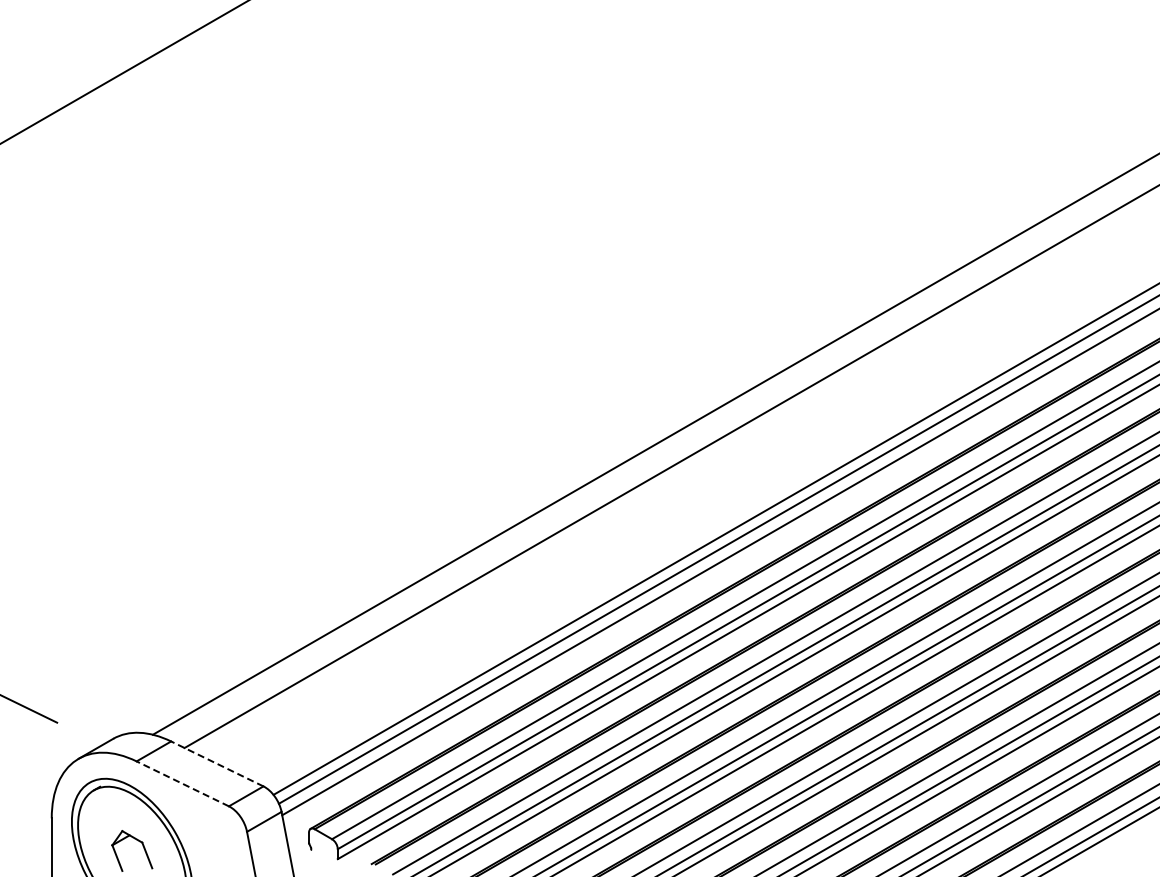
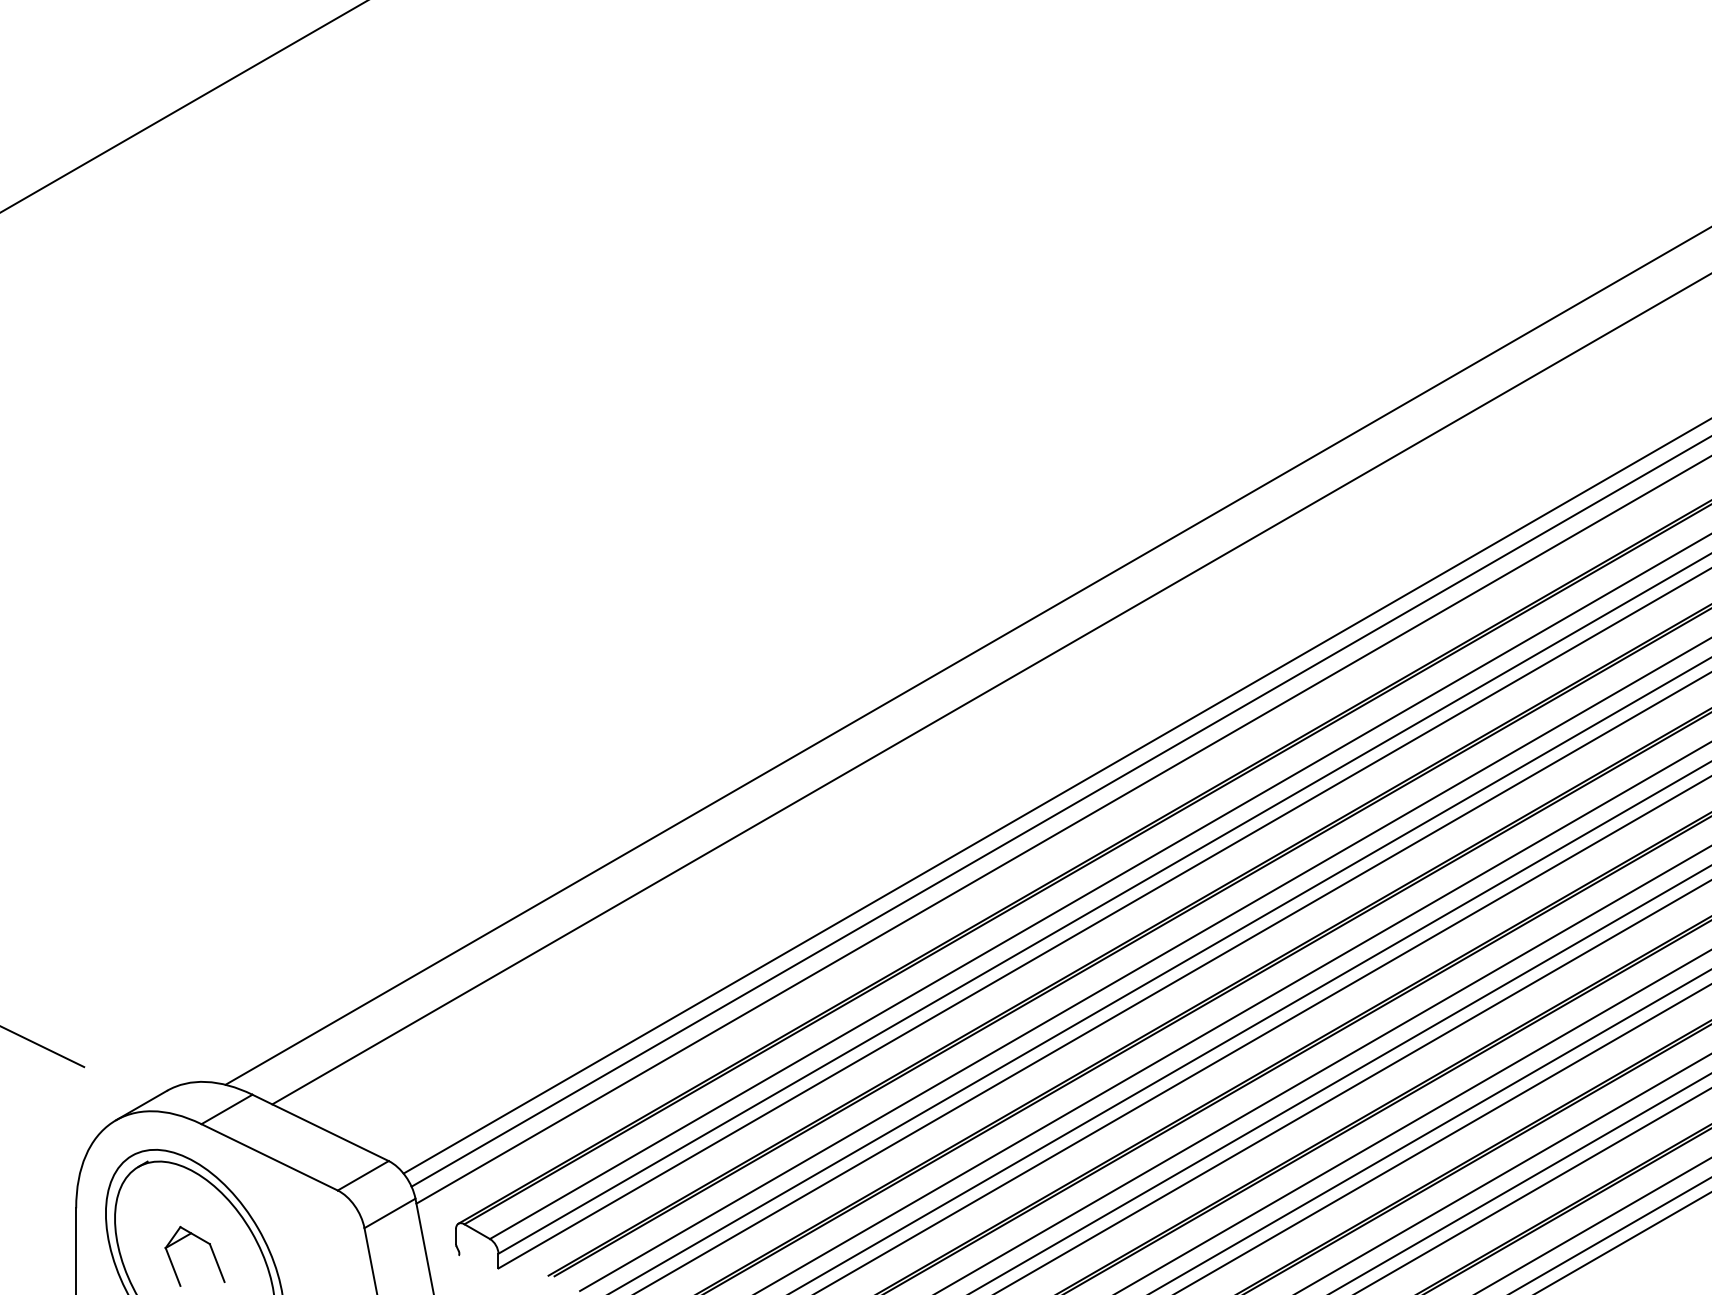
line: (216, 763) -> (319, 1127), dashed -> solid
line: (182, 783) -> (269, 1156), dashed -> solid

